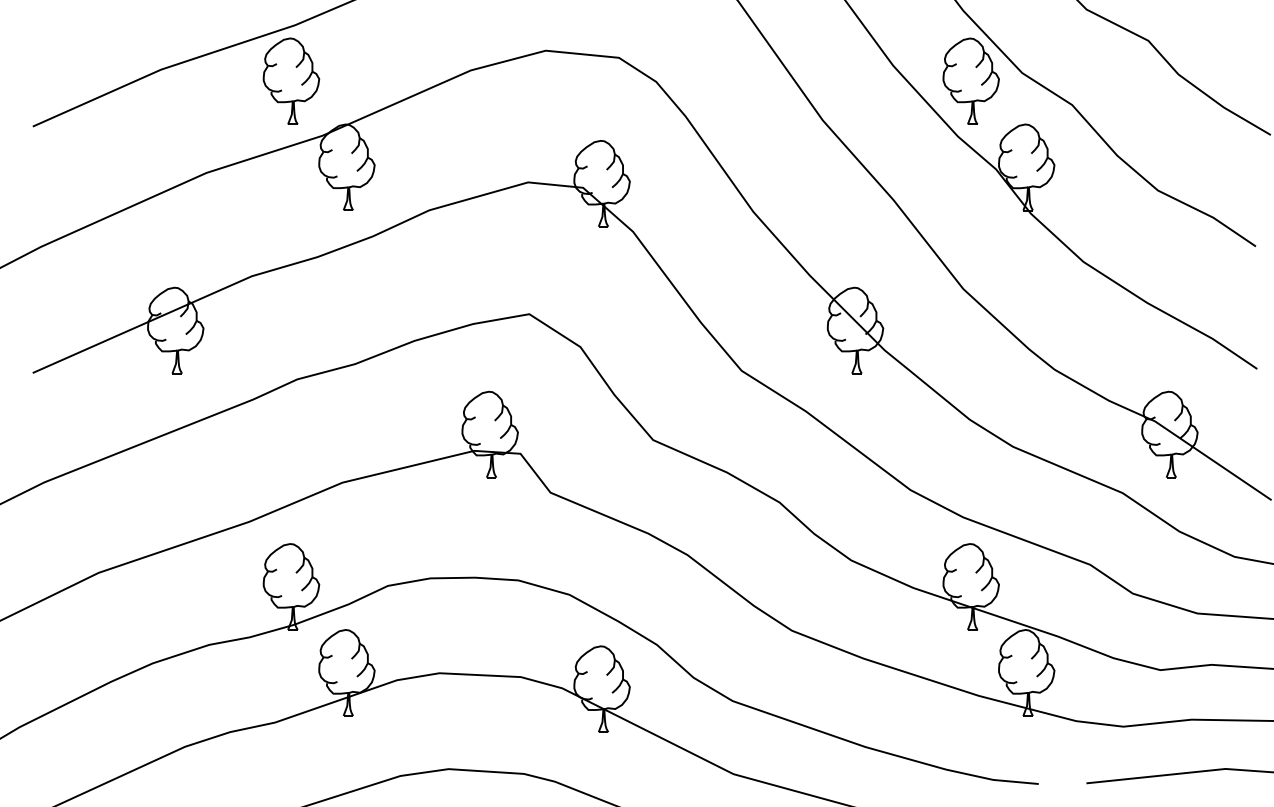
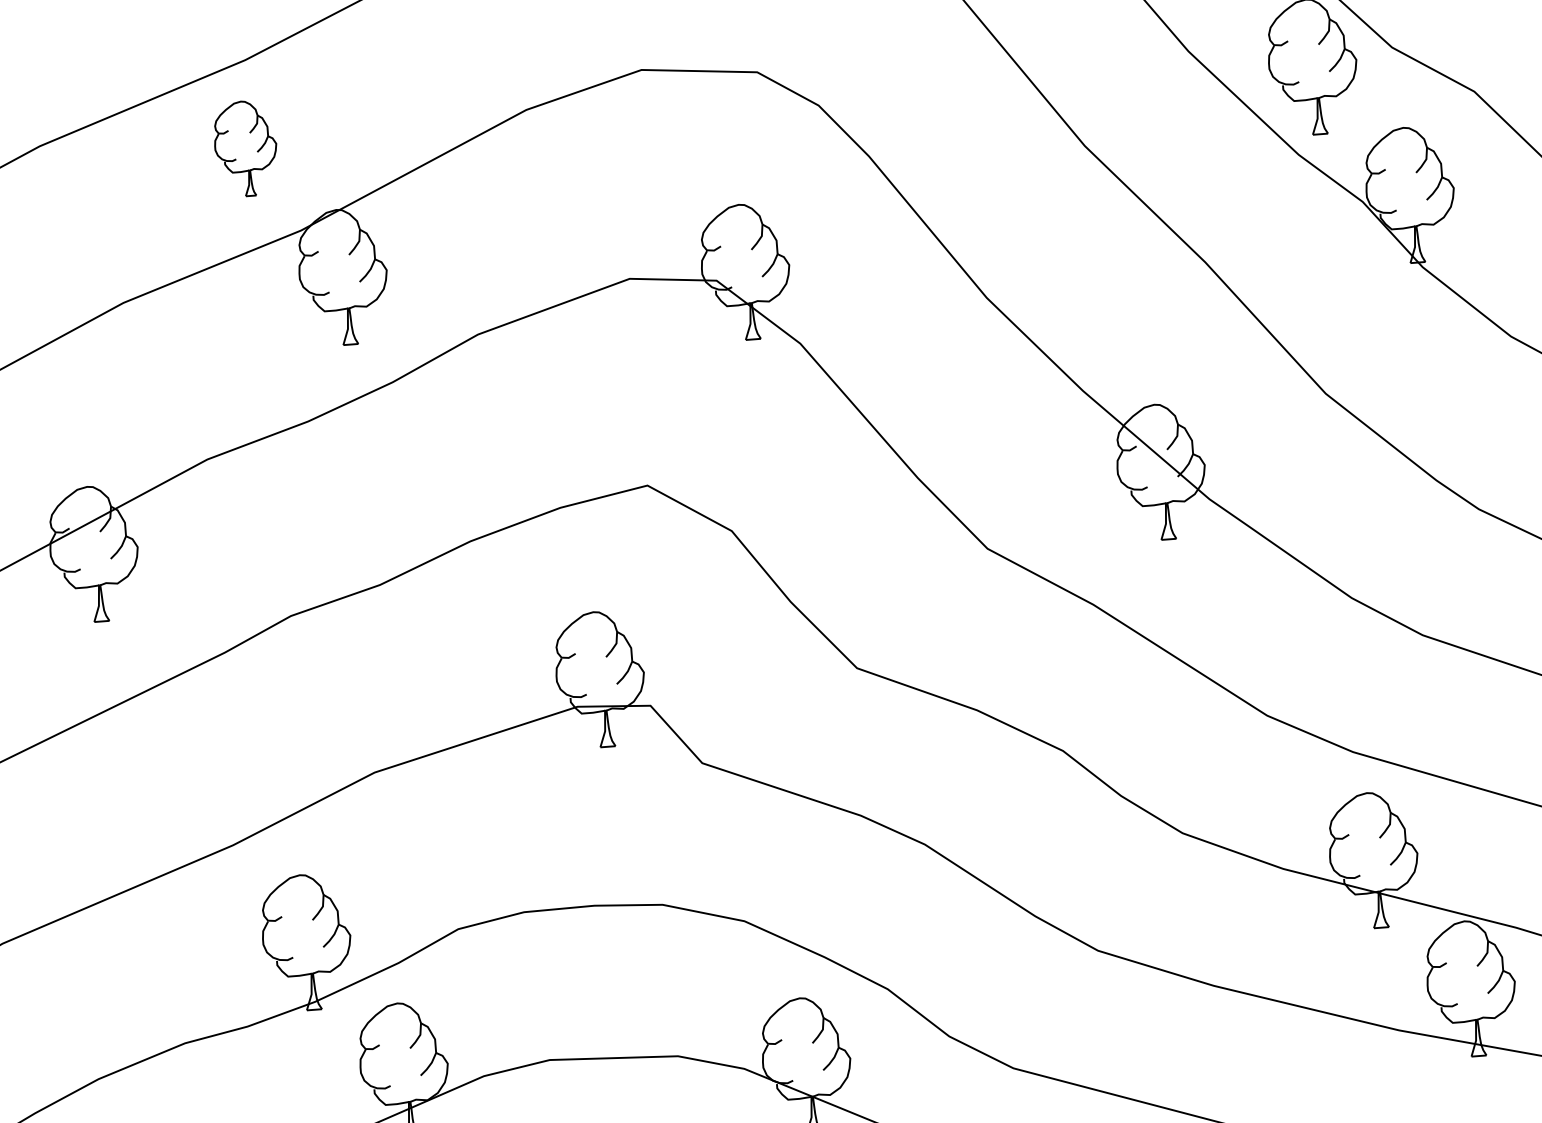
part: (291, 80) -> (245, 147), size x0.7

